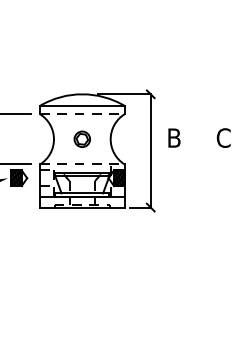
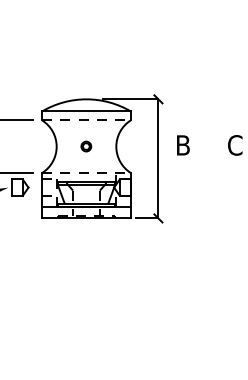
part: (81, 138) -> (85, 145), size x0.6
hatch: (16, 178) -> (17, 187), removed
hatch: (119, 178) -> (125, 187), removed

